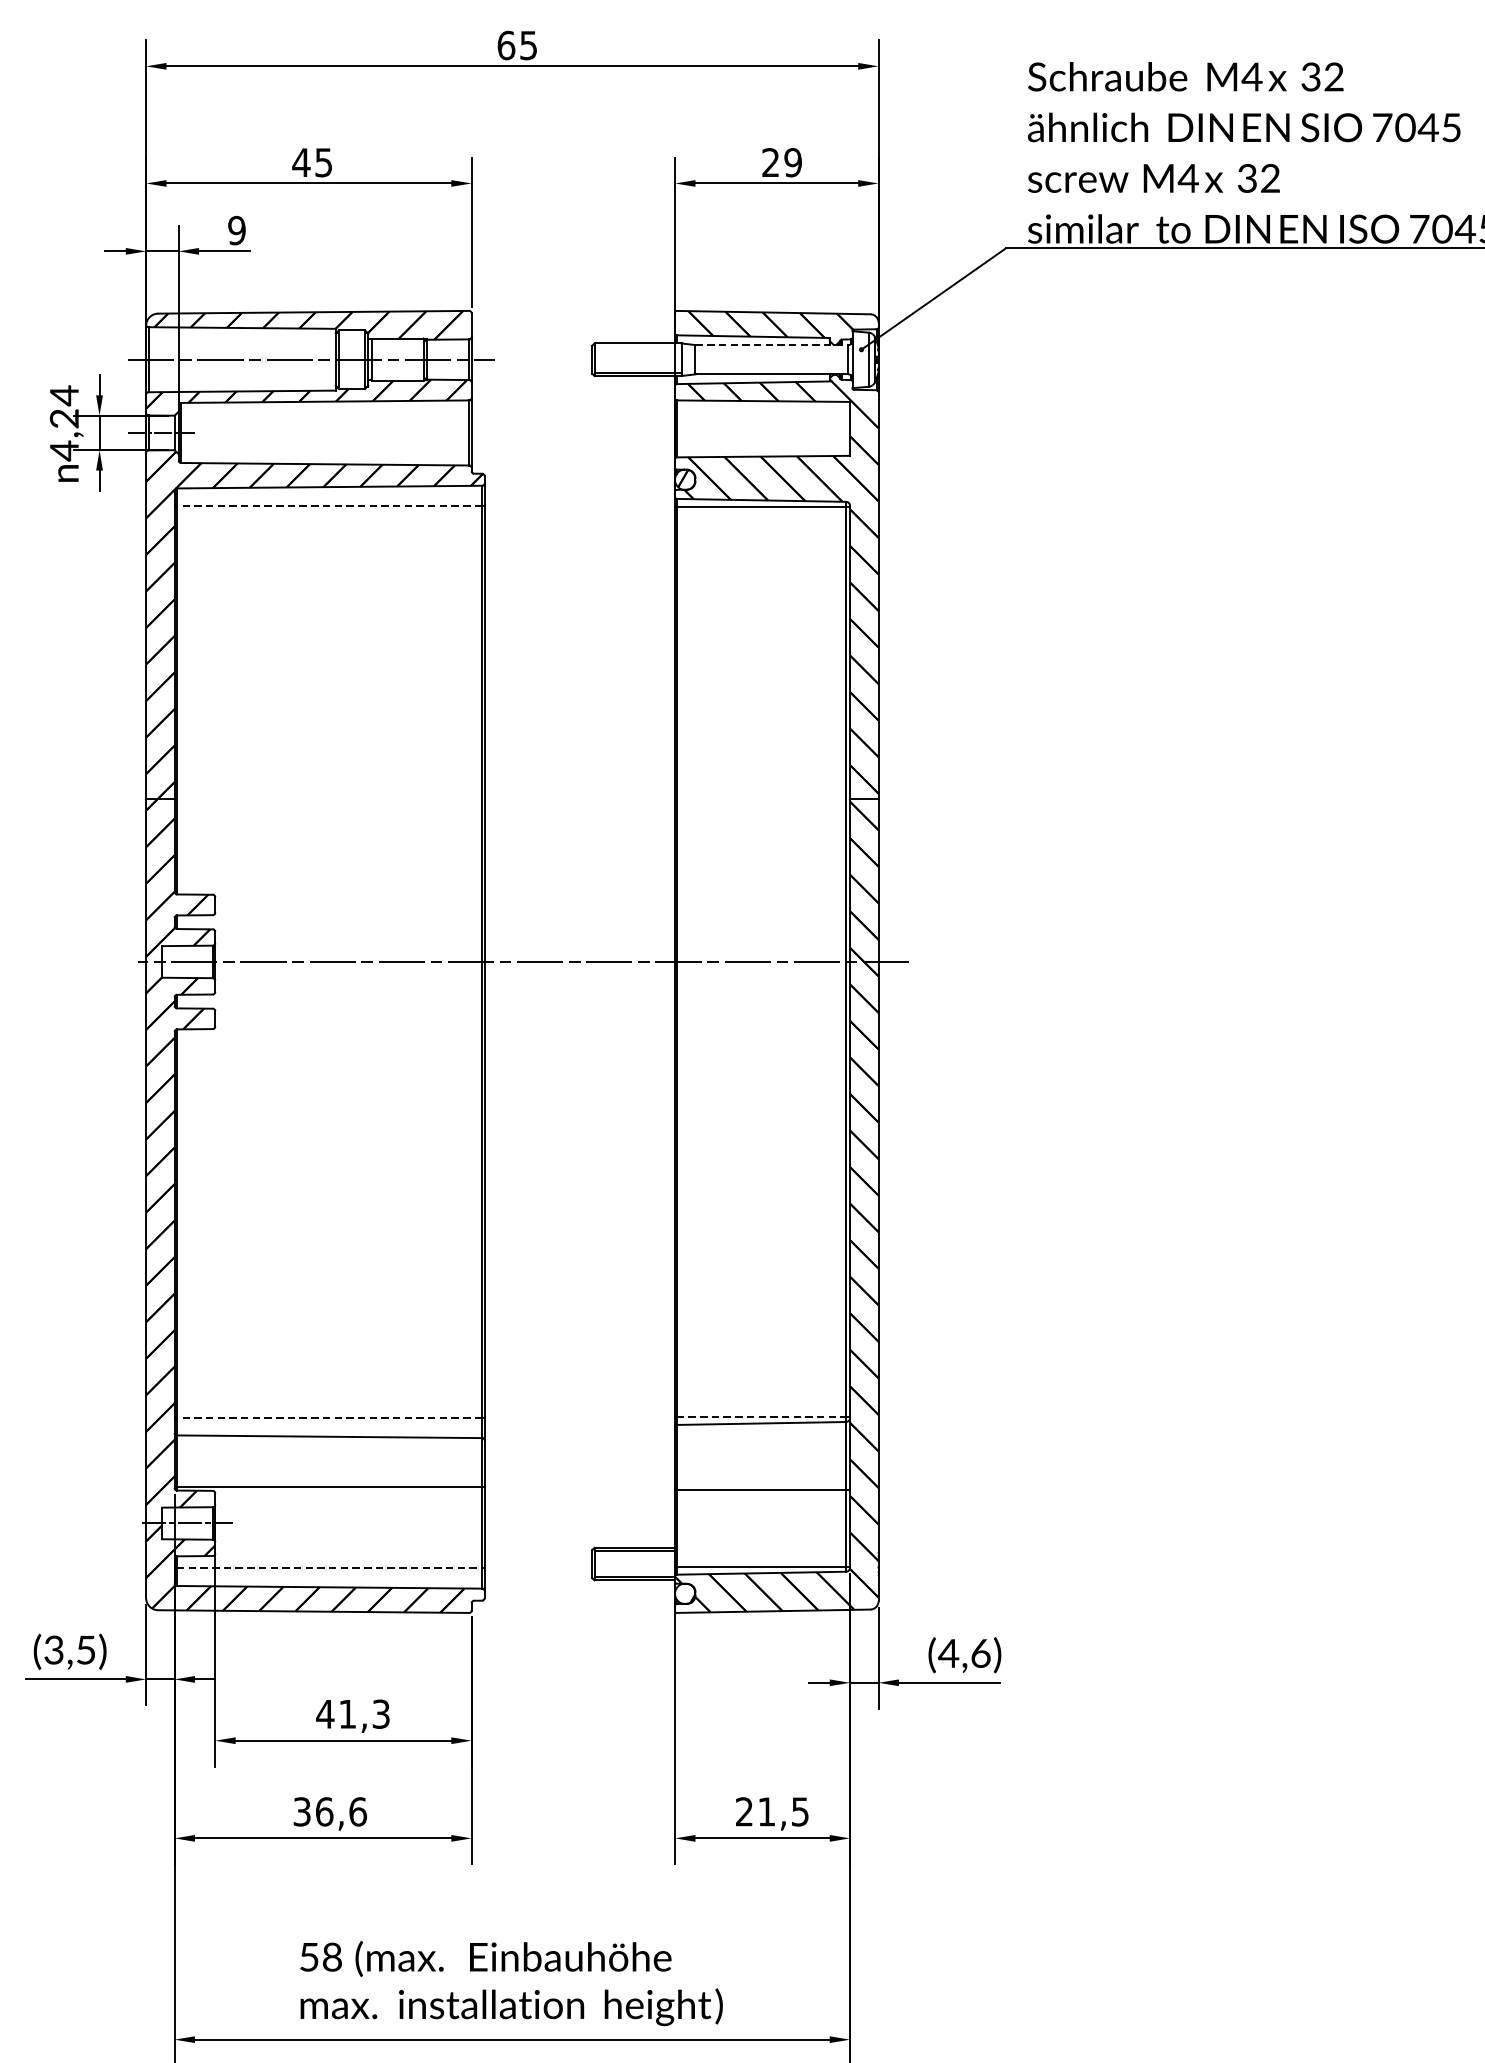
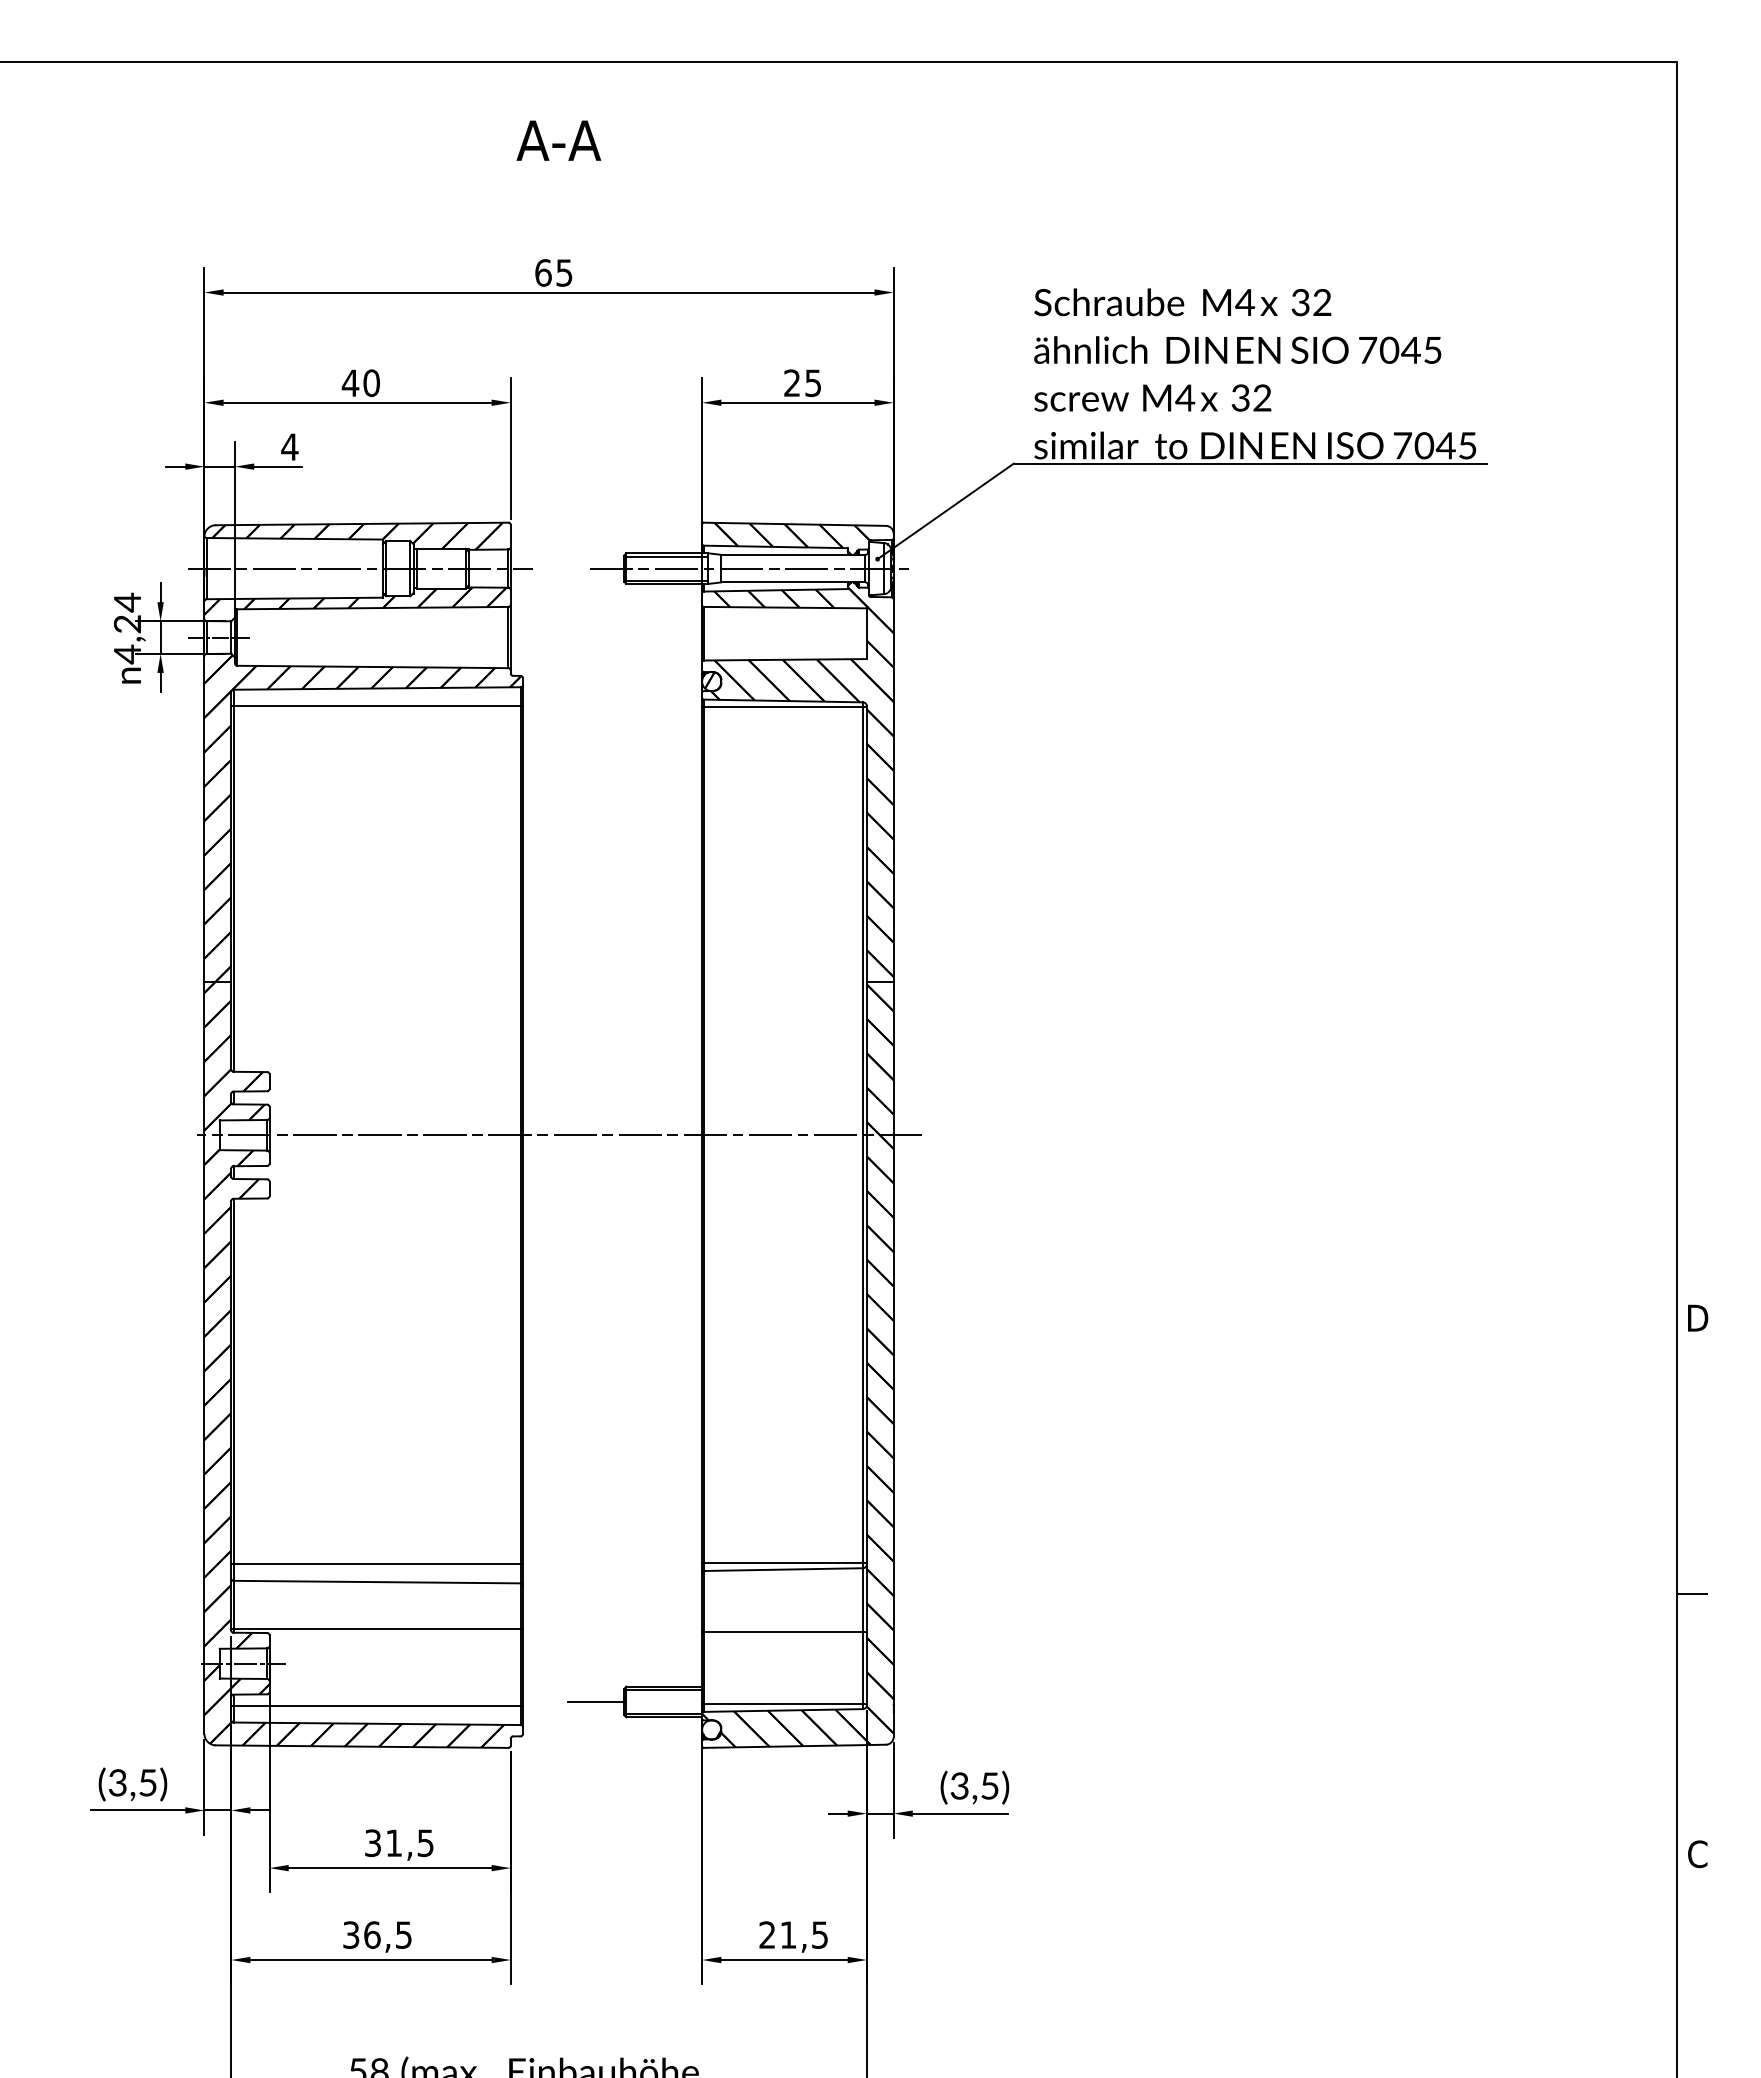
text: (793, 161) -> (813, 382), 29 -> 25
text: (323, 162) -> (371, 383), 45 -> 40
text: (236, 229) -> (289, 446), 9 -> 4
line: (772, 344) -> (793, 554), dashed -> solid
line: (638, 346) -> (667, 556), added
line: (725, 359) -> (749, 568), added
line: (330, 506) -> (377, 706), dashed -> solid
line: (761, 1416) -> (783, 1563), dashed -> solid
line: (330, 1418) -> (377, 1564), dashed -> solid
line: (561, 1563) -> (595, 1701), added
line: (330, 1567) -> (377, 1705), dashed -> solid
text: (964, 1652) -> (974, 1785), (4,6) -> (3,5)
text: (352, 1714) -> (398, 1843), 41,3 -> 31,5
text: (357, 1811) -> (403, 1934), 36,6 -> 36,5

